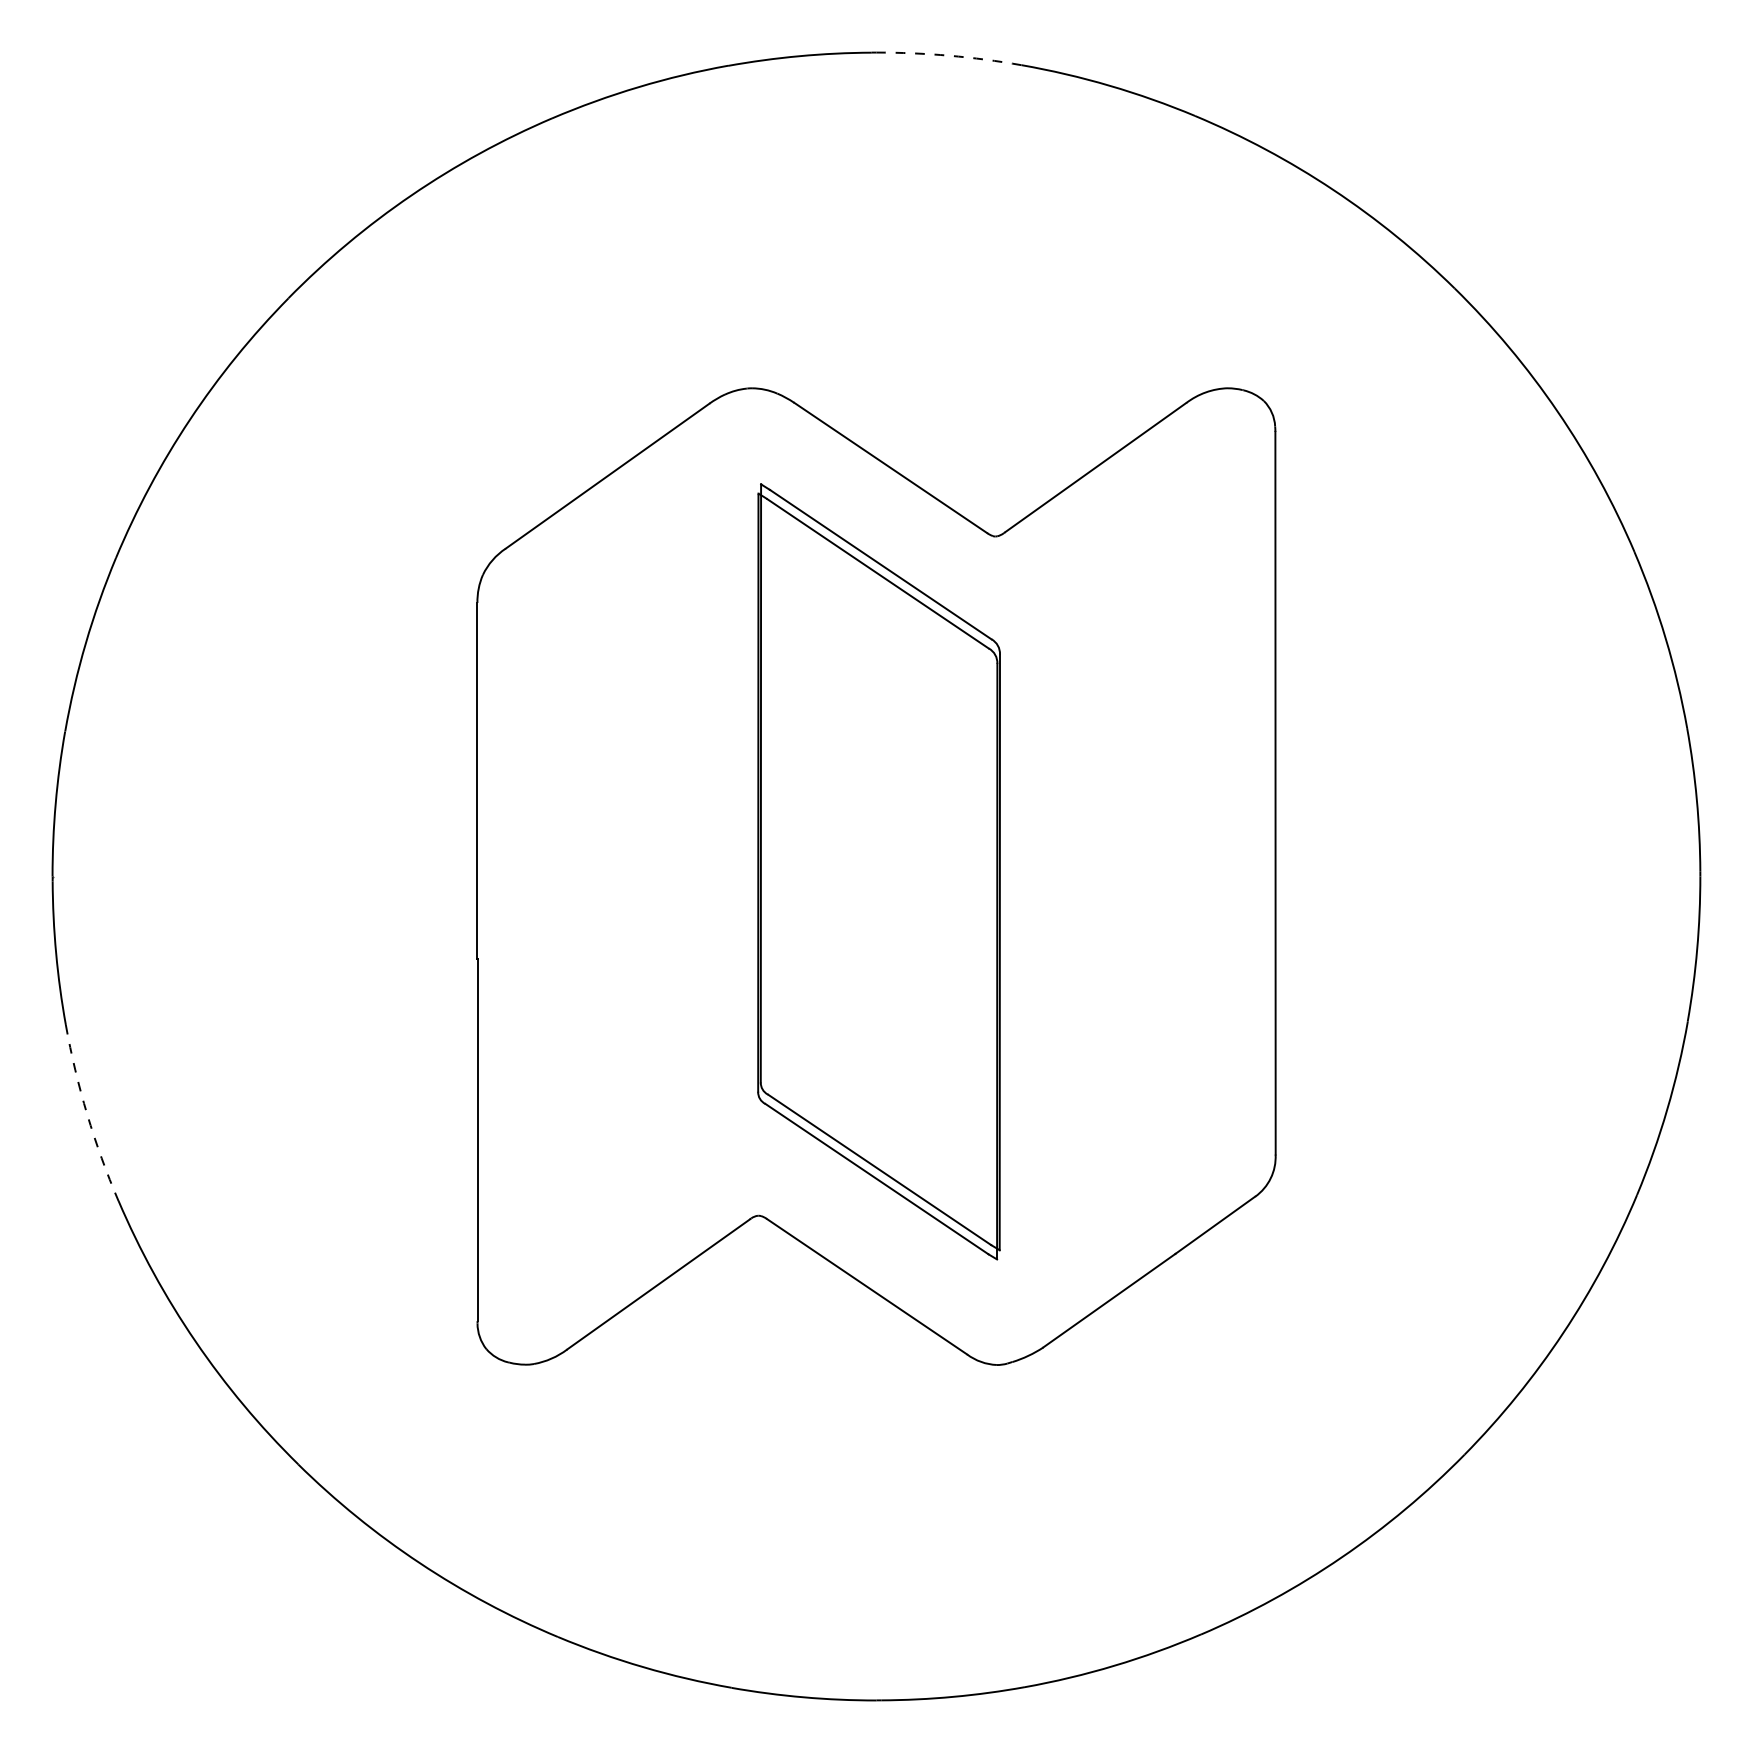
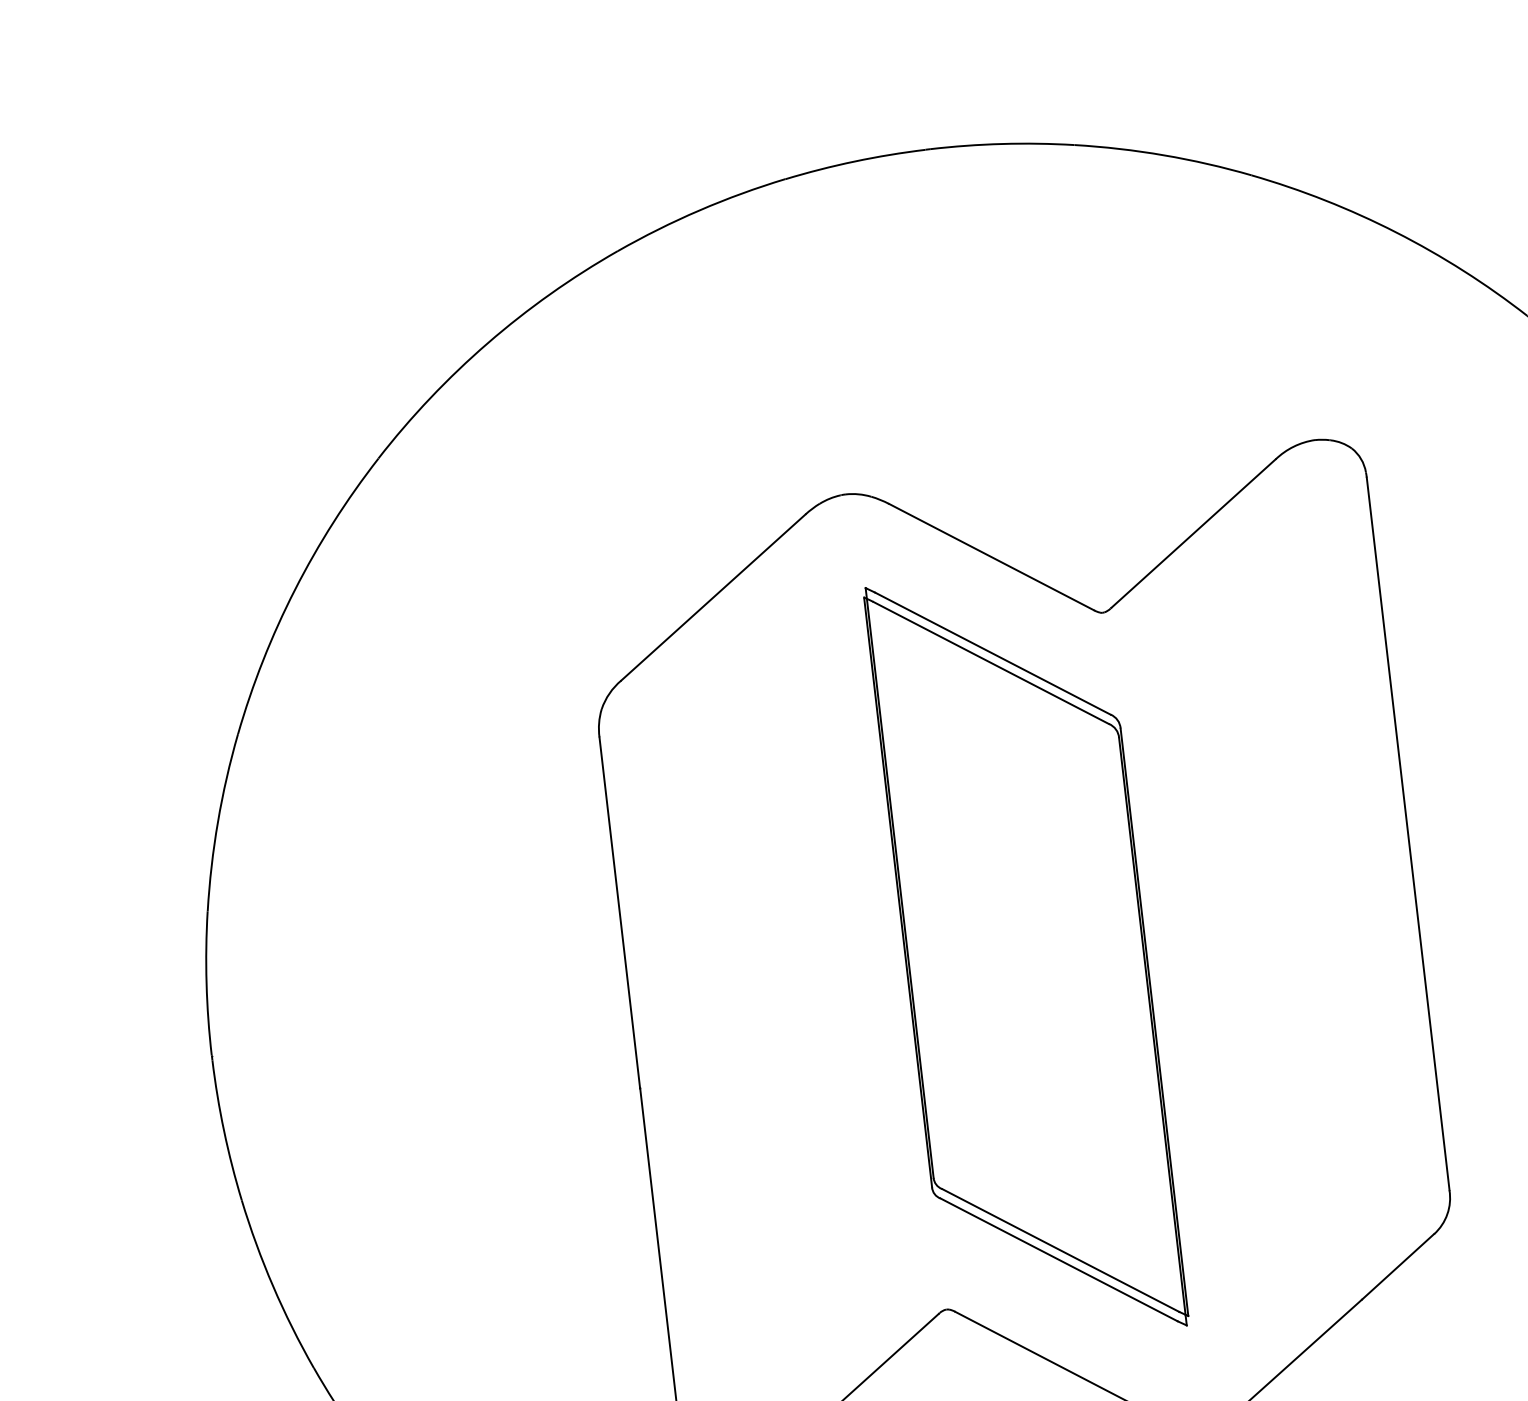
arc: (949, 55) -> (1002, 143), dashed -> solid
arc: (87, 1114) -> (273, 1286), dashed -> solid

